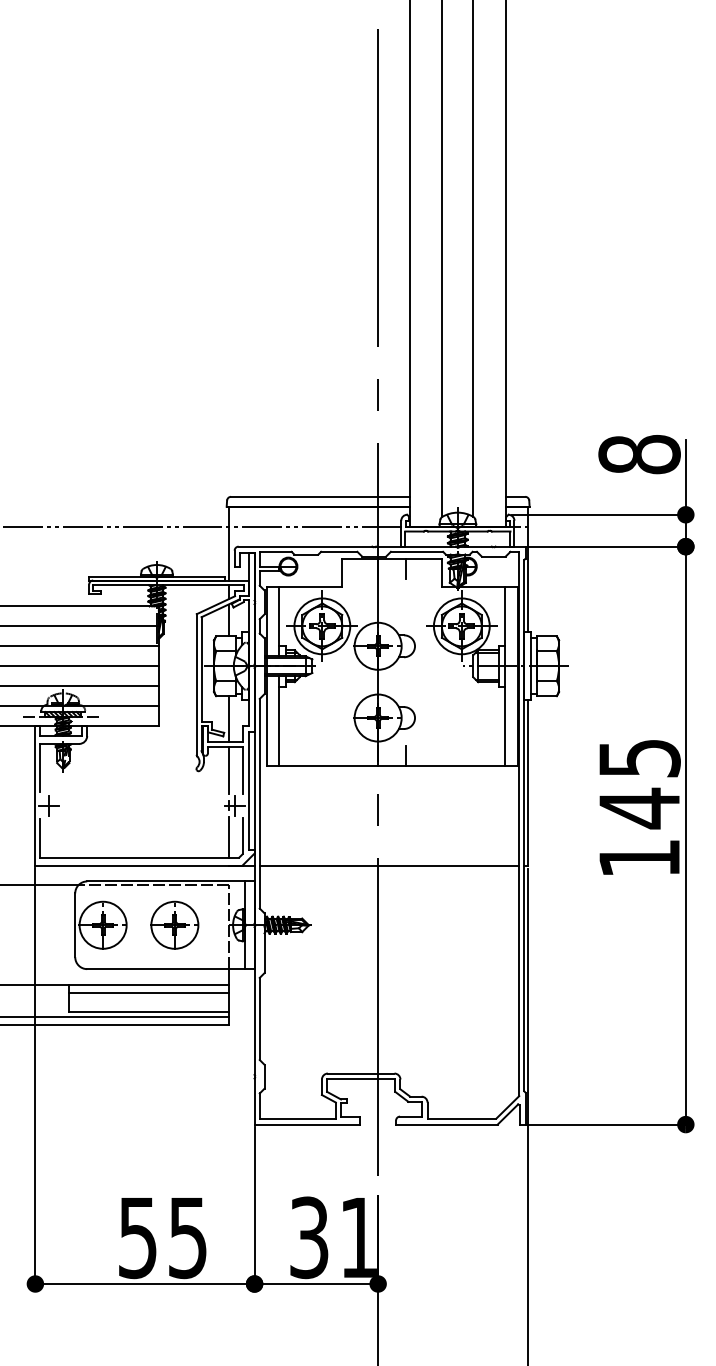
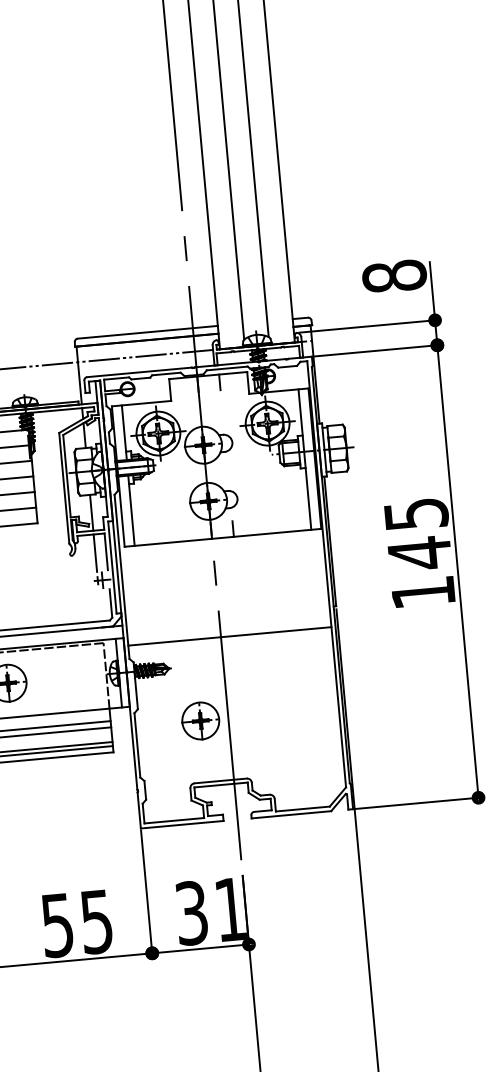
line: (228, 837) -> (99, 605), removed
line: (389, 865) -> (229, 636), moved
part: (174, 924) -> (200, 720), moved

